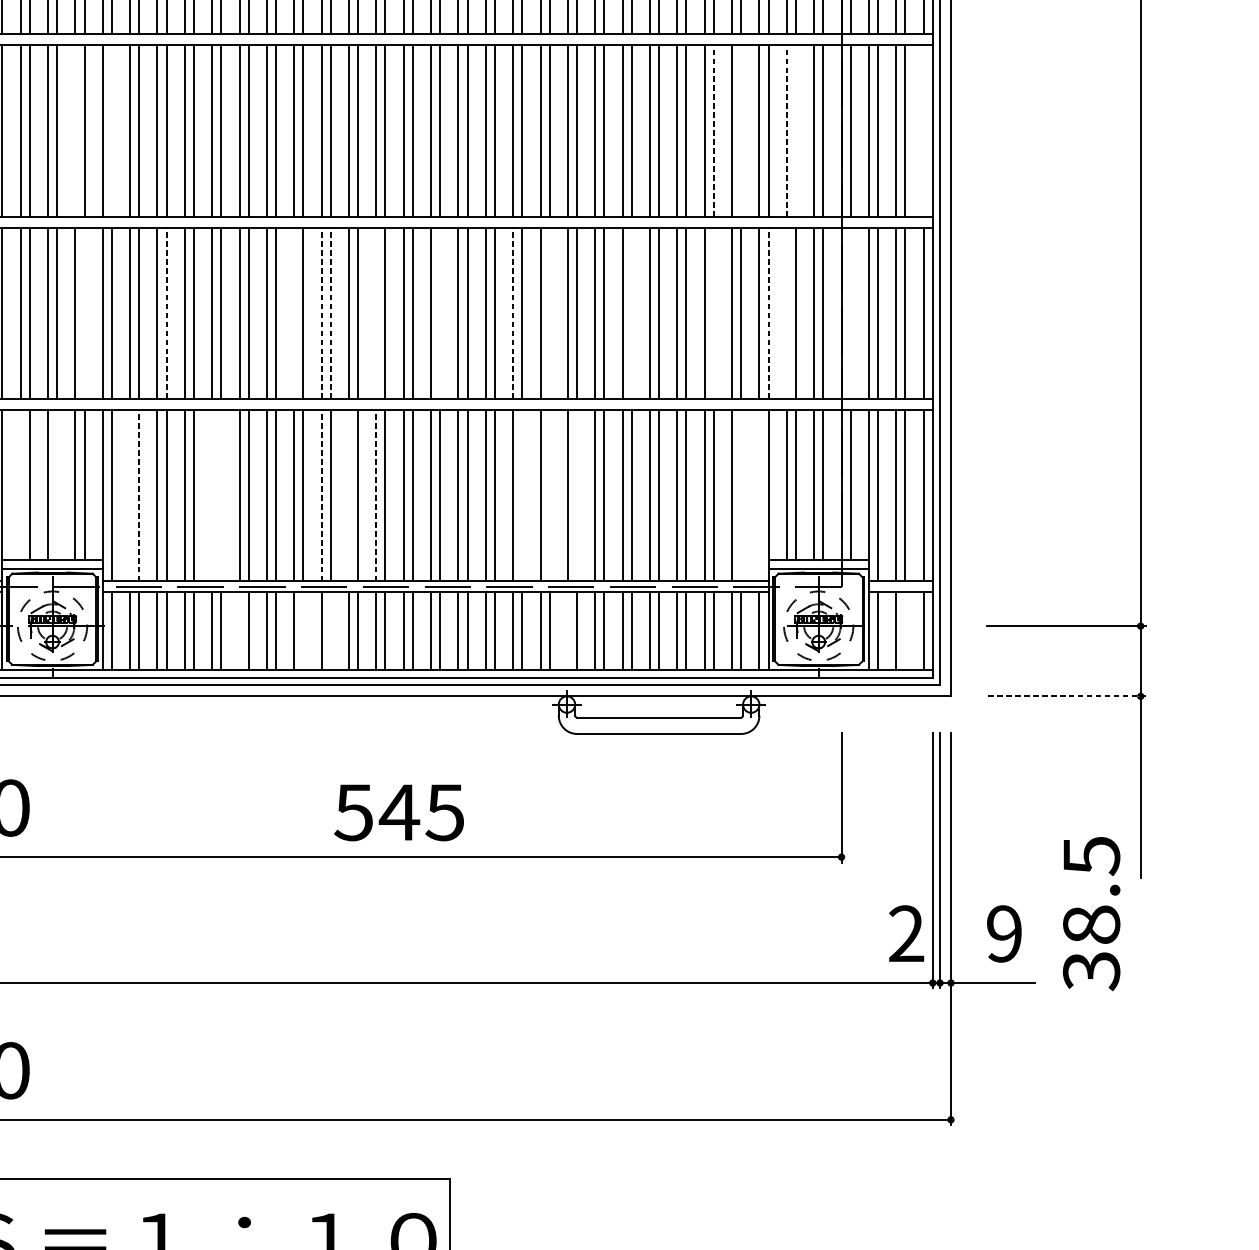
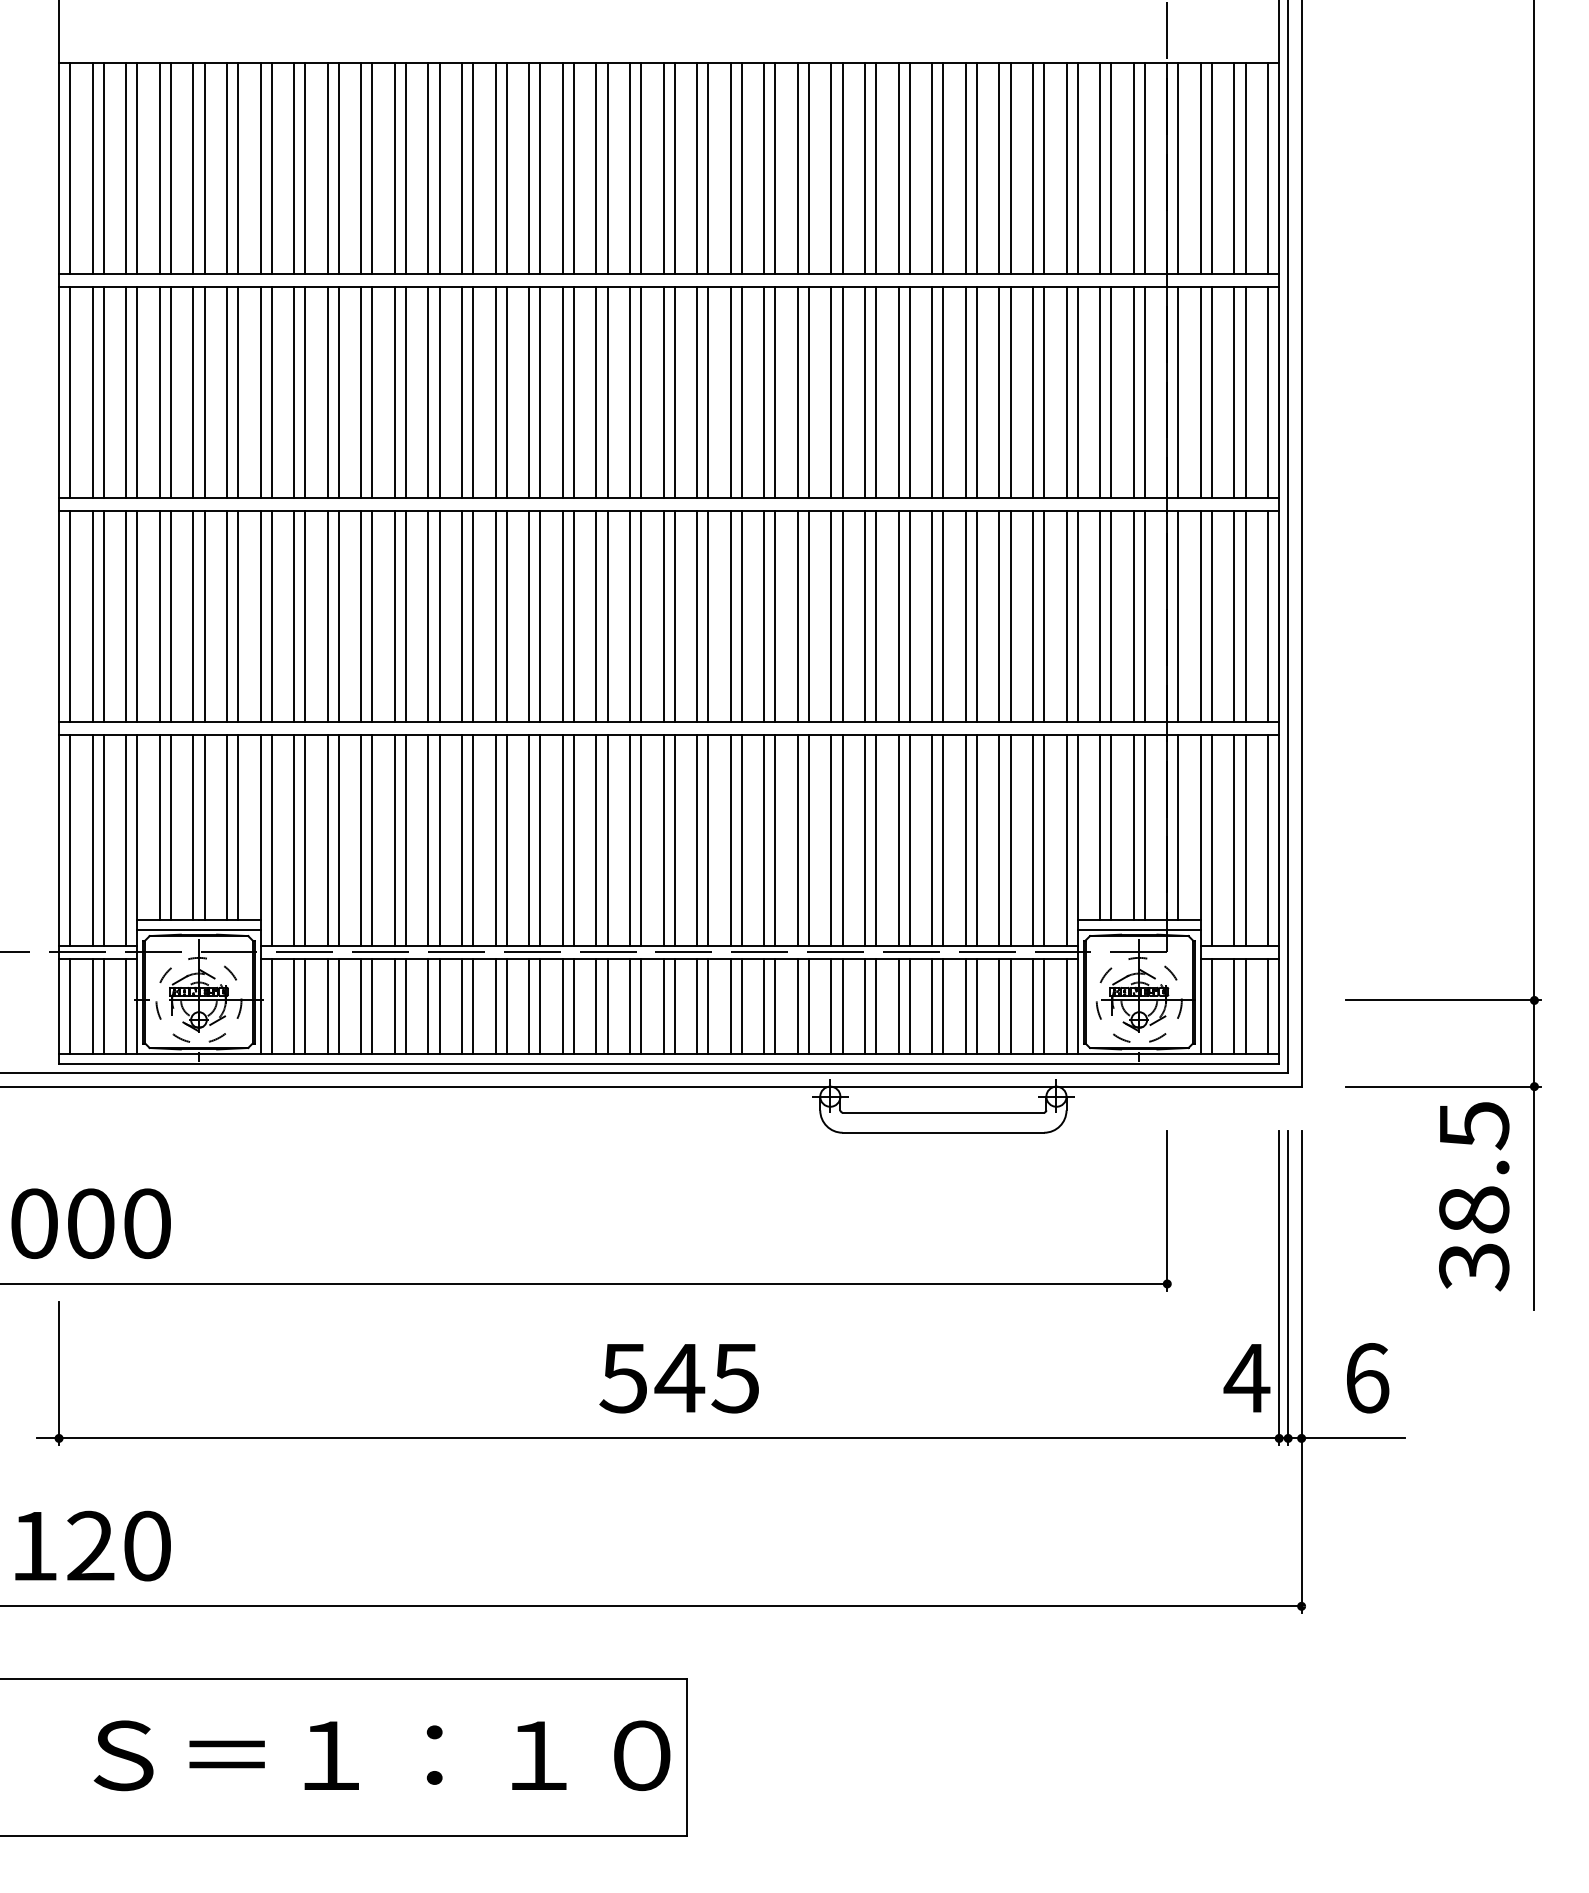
line: (74, 130) -> (226, 392), added
line: (111, 130) -> (271, 392), added
line: (713, 130) -> (1010, 392), dashed -> solid
line: (741, 130) -> (1044, 392), added
line: (787, 130) -> (1100, 392), dashed -> solid
line: (796, 130) -> (1111, 392), added
line: (924, 130) -> (1268, 392), added
line: (166, 312) -> (338, 615), dashed -> solid
line: (321, 312) -> (529, 615), dashed -> solid
line: (330, 312) -> (540, 615), dashed -> solid
line: (513, 312) -> (764, 615), dashed -> solid
line: (768, 312) -> (1077, 615), dashed -> solid
line: (84, 313) -> (238, 616), added
line: (294, 313) -> (495, 616), added
line: (376, 313) -> (596, 616), added
line: (440, 313) -> (674, 616), added
line: (550, 313) -> (809, 616), added
line: (631, 313) -> (909, 616), added
line: (713, 313) -> (1010, 616), added
line: (787, 313) -> (1100, 616), added
line: (850, 313) -> (1178, 616), added
line: (20, 485) -> (159, 827), added
line: (57, 485) -> (204, 827), added
line: (130, 495) -> (294, 840), added
line: (139, 495) -> (305, 839), dashed -> solid
line: (211, 495) -> (394, 840), added
line: (221, 495) -> (406, 840), added
line: (321, 495) -> (529, 839), dashed -> solid
line: (348, 495) -> (562, 840), added
line: (376, 495) -> (596, 839), dashed -> solid
line: (522, 495) -> (775, 840), added
line: (550, 495) -> (809, 840), added
line: (576, 495) -> (842, 840), added
line: (741, 495) -> (1044, 840), added
line: (759, 495) -> (1066, 840), added
line: (239, 631) -> (428, 1006), added
line: (303, 631) -> (506, 1006), added
line: (330, 631) -> (540, 1006), added
line: (567, 631) -> (831, 1006), added
line: (905, 631) -> (1245, 1006), added
line: (1066, 696) -> (1443, 1086), dashed -> solid
text: (398, 812) -> (678, 1378), moved
text: (1091, 913) -> (1474, 1196), moved
text: (906, 933) -> (1246, 1377), 2 -> 4
text: (1004, 934) -> (1367, 1378), 9 -> 6

